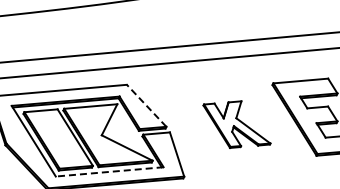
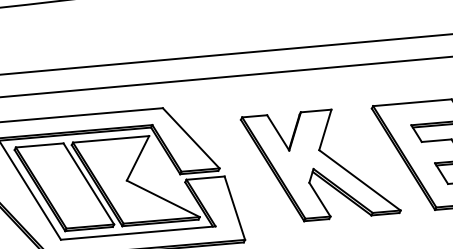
line: (146, 105) -> (191, 137), dashed -> solid
part: (236, 124) -> (320, 165), size x1.67
line: (109, 171) -> (137, 232), dashed -> solid

